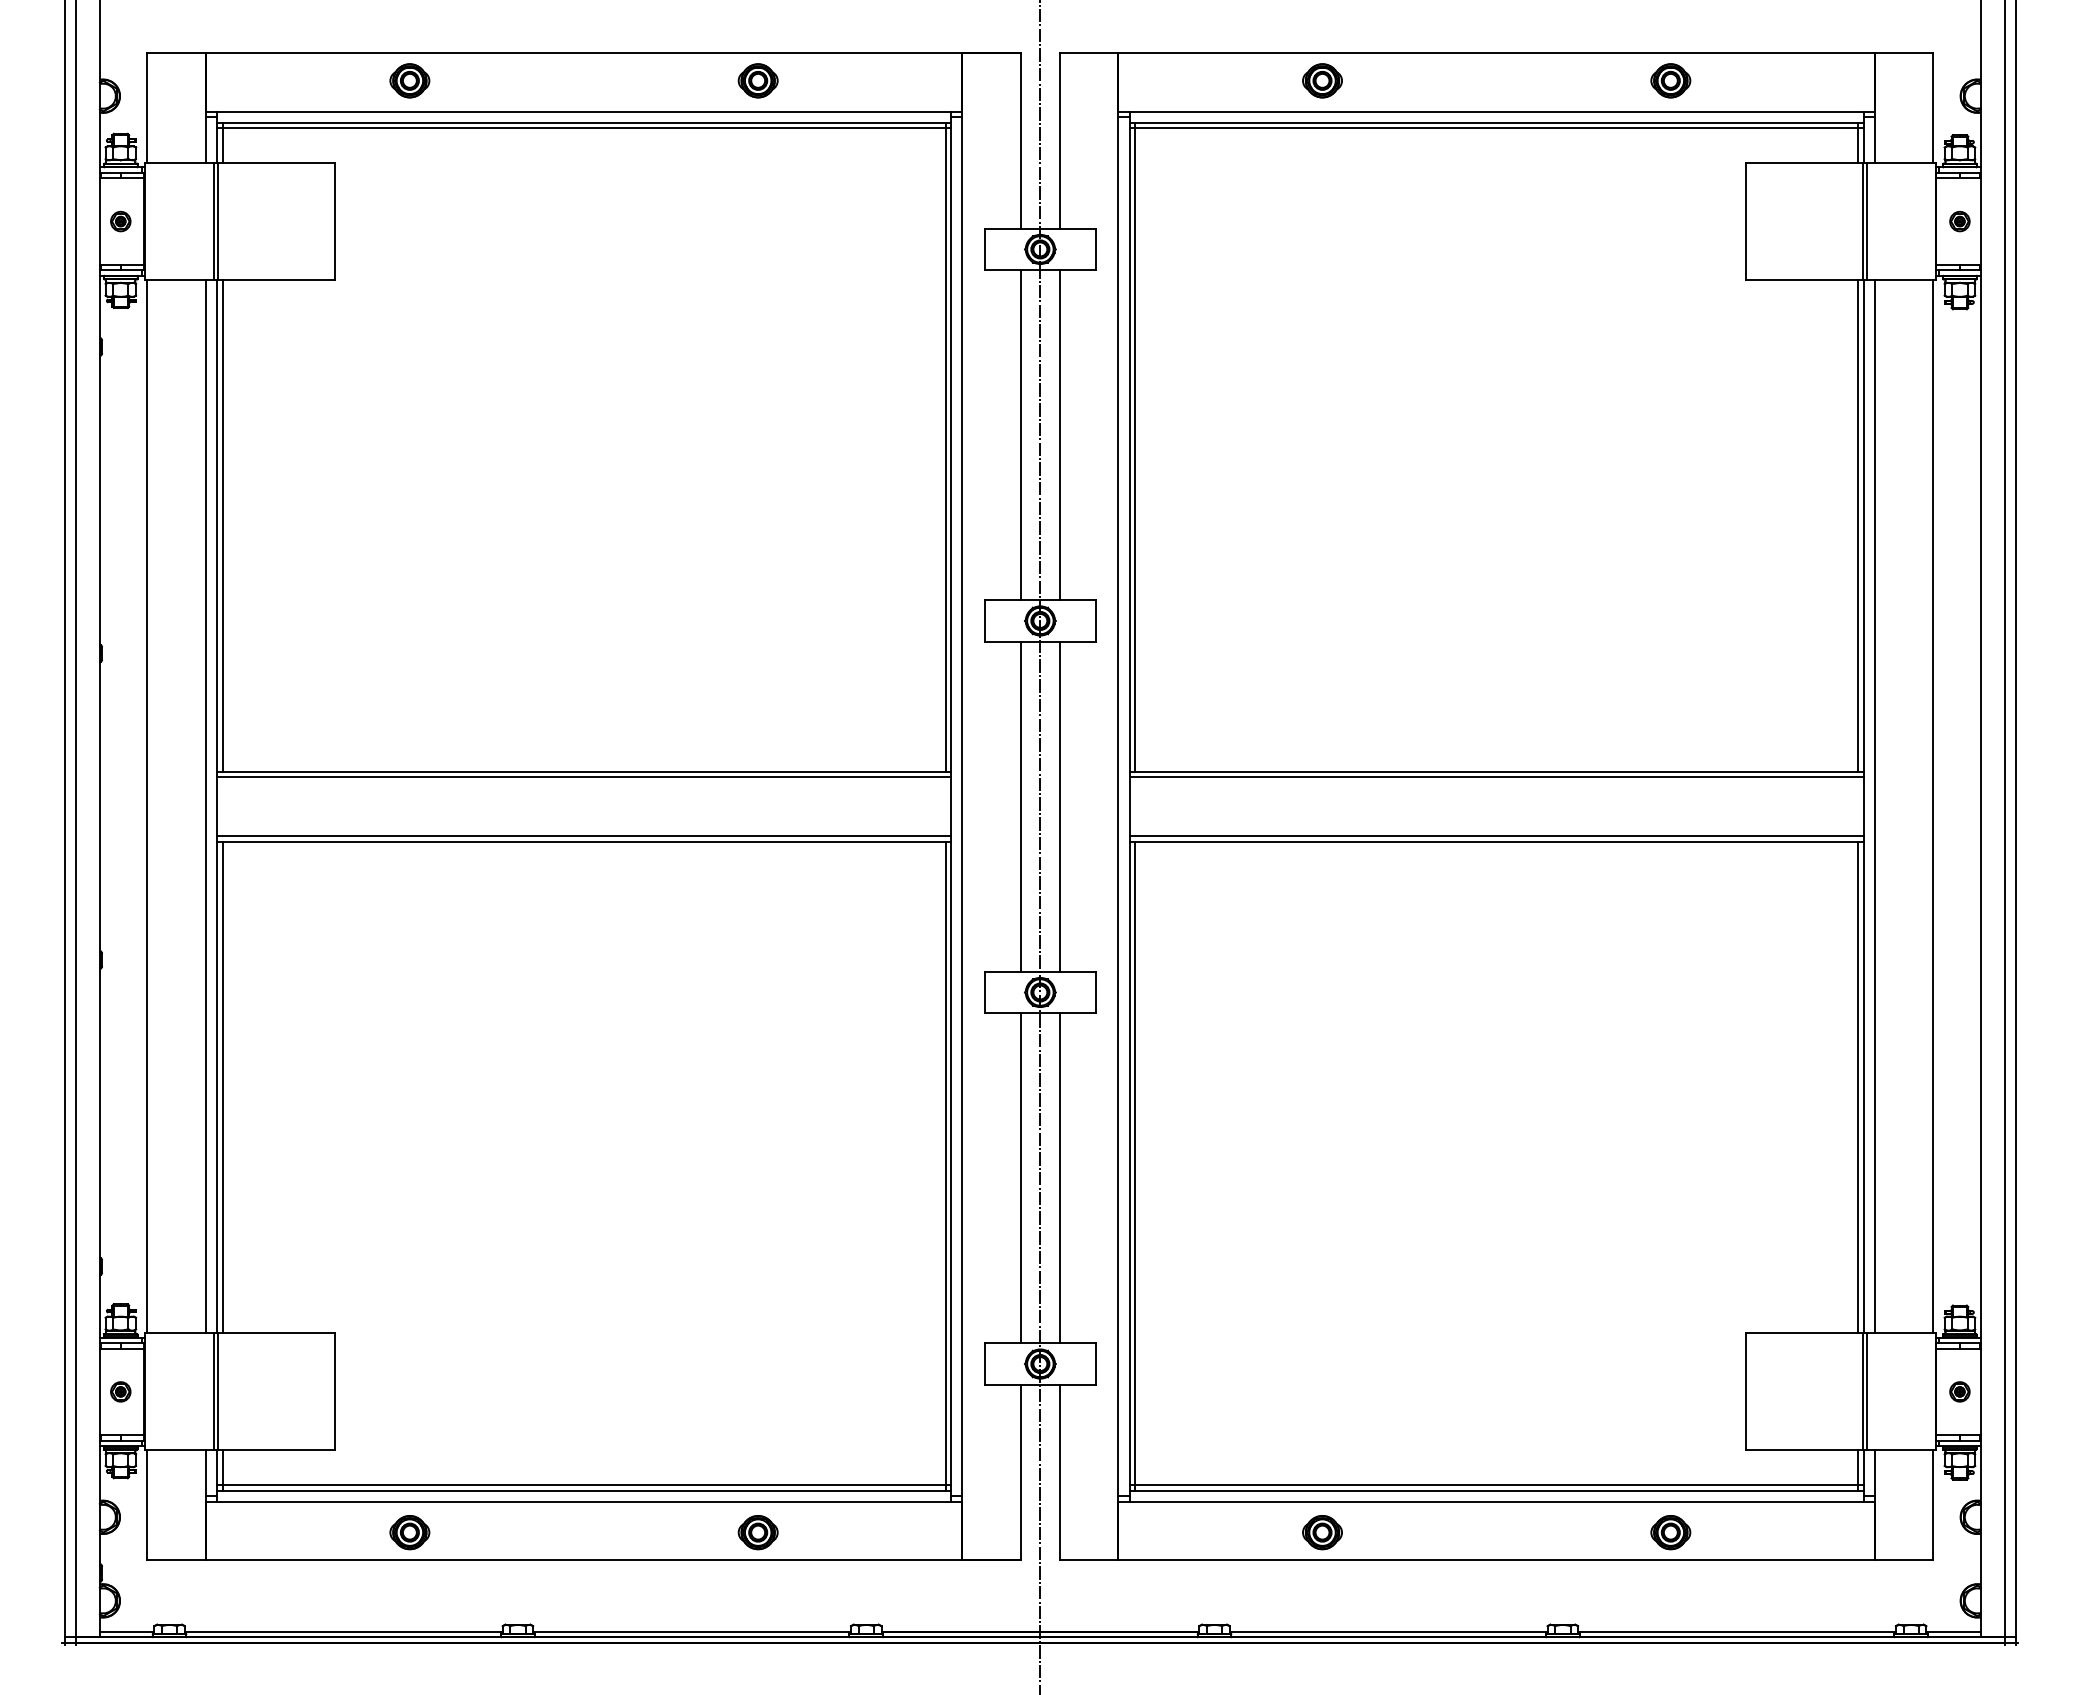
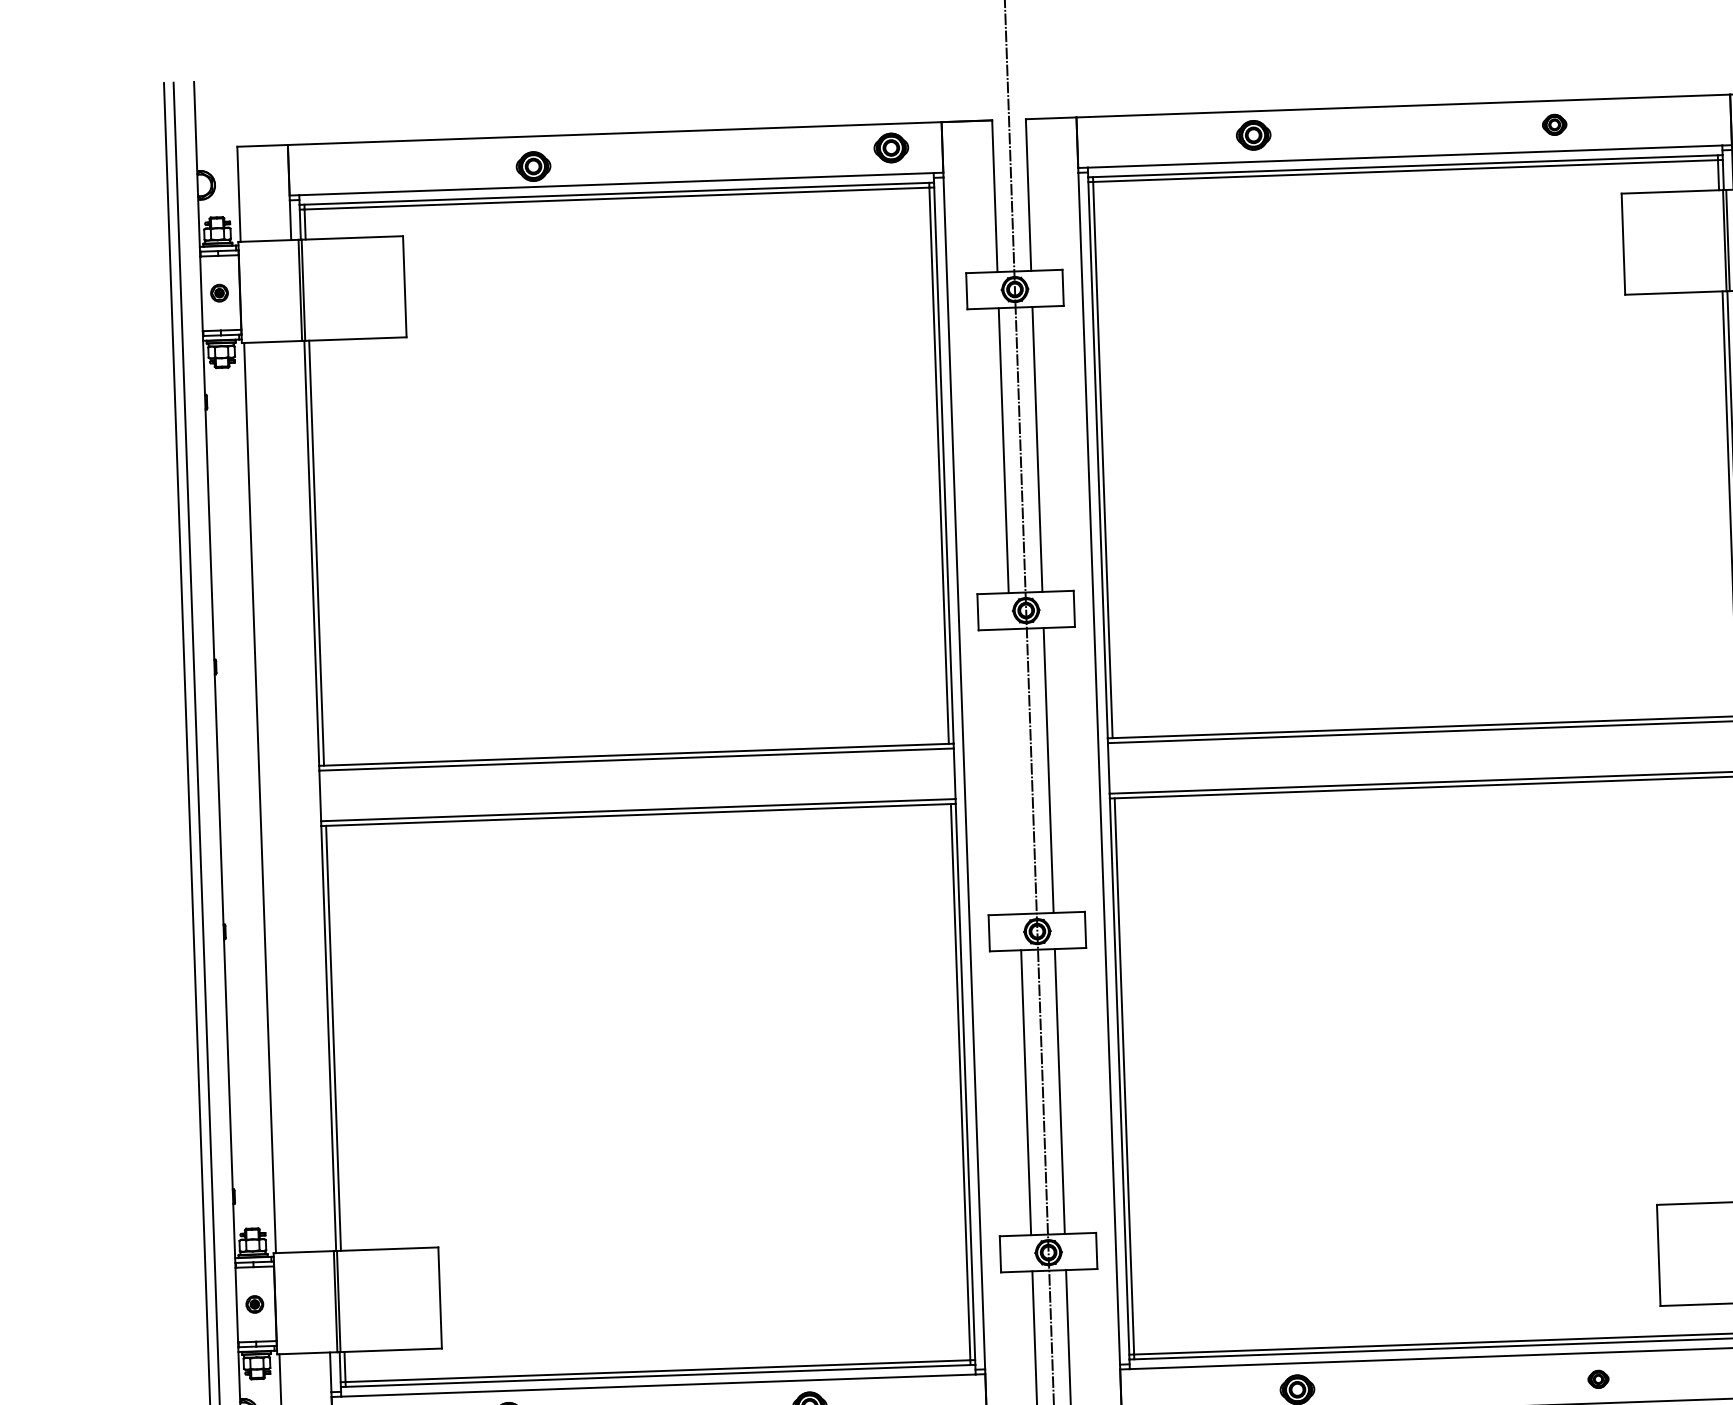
part: (409, 80) -> (533, 166), moved
part: (757, 80) -> (890, 147), moved
part: (1670, 80) -> (1554, 124), size x0.7
line: (205, 806) -> (310, 796), removed
line: (1020, 806) -> (1014, 771), removed
part: (1670, 1532) -> (1598, 1379), size x0.6

